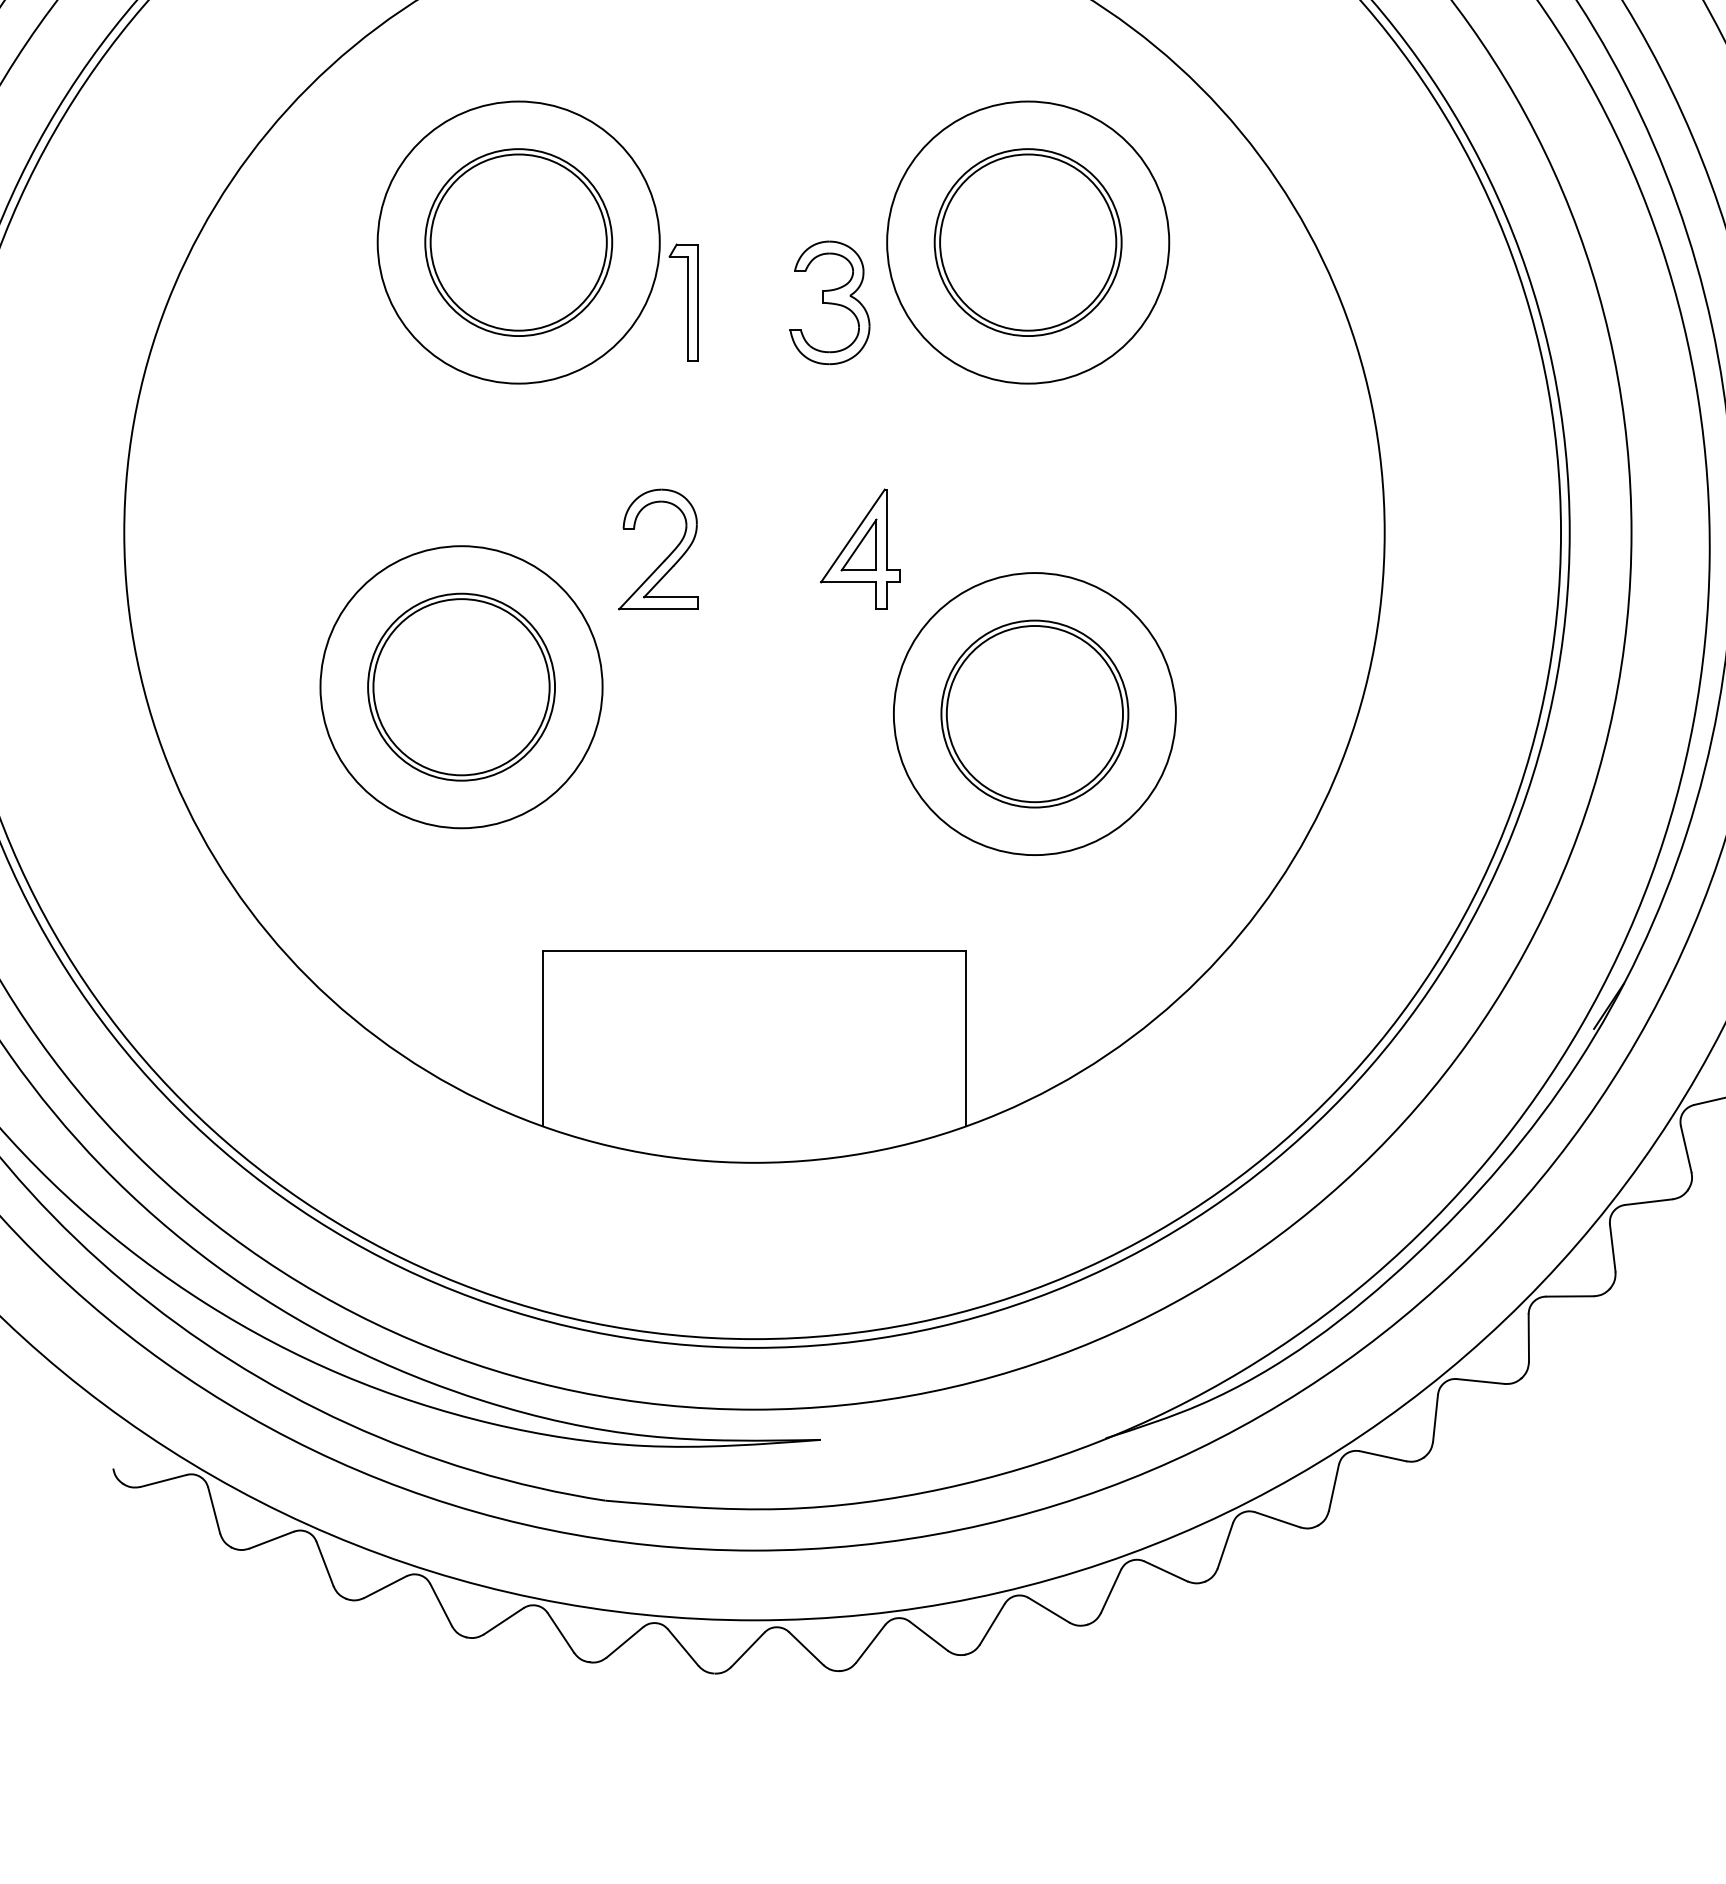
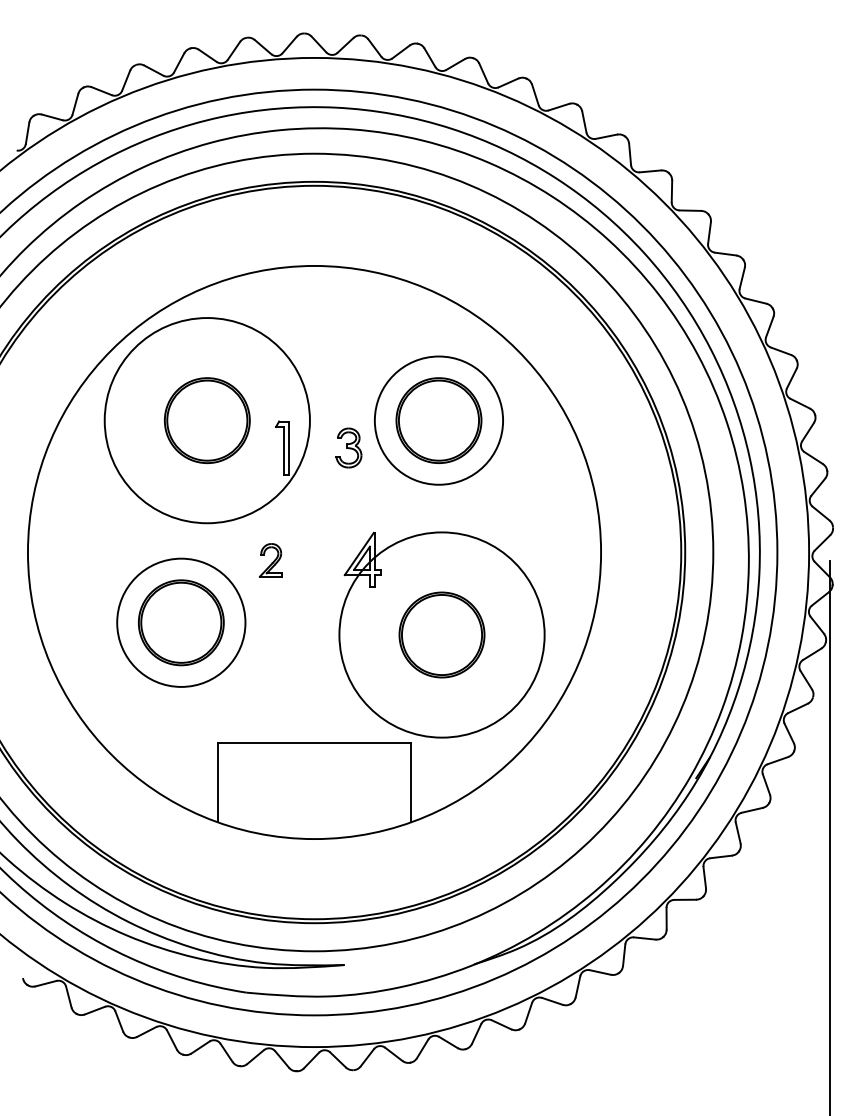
circle: (519, 242) -> (207, 420), size x1.6
part: (829, 301) -> (348, 447), size x0.7
part: (657, 550) -> (270, 560), size x0.6
circle: (1033, 712) -> (441, 634), size x1.6

